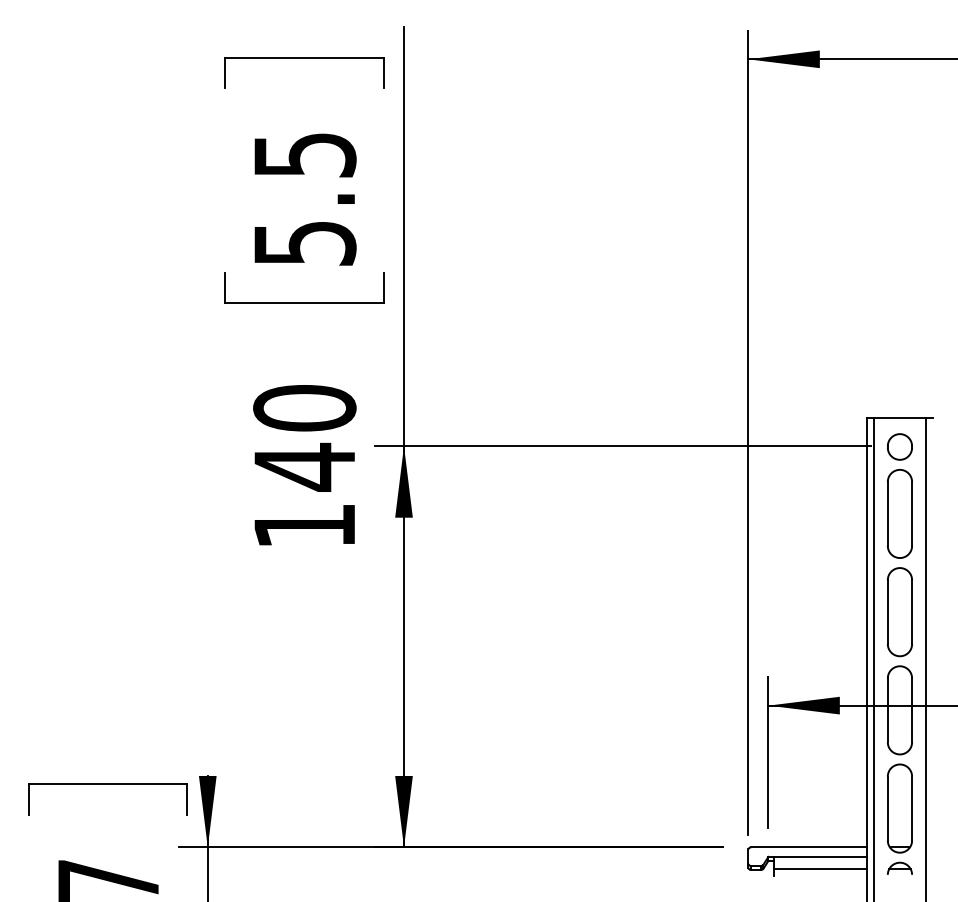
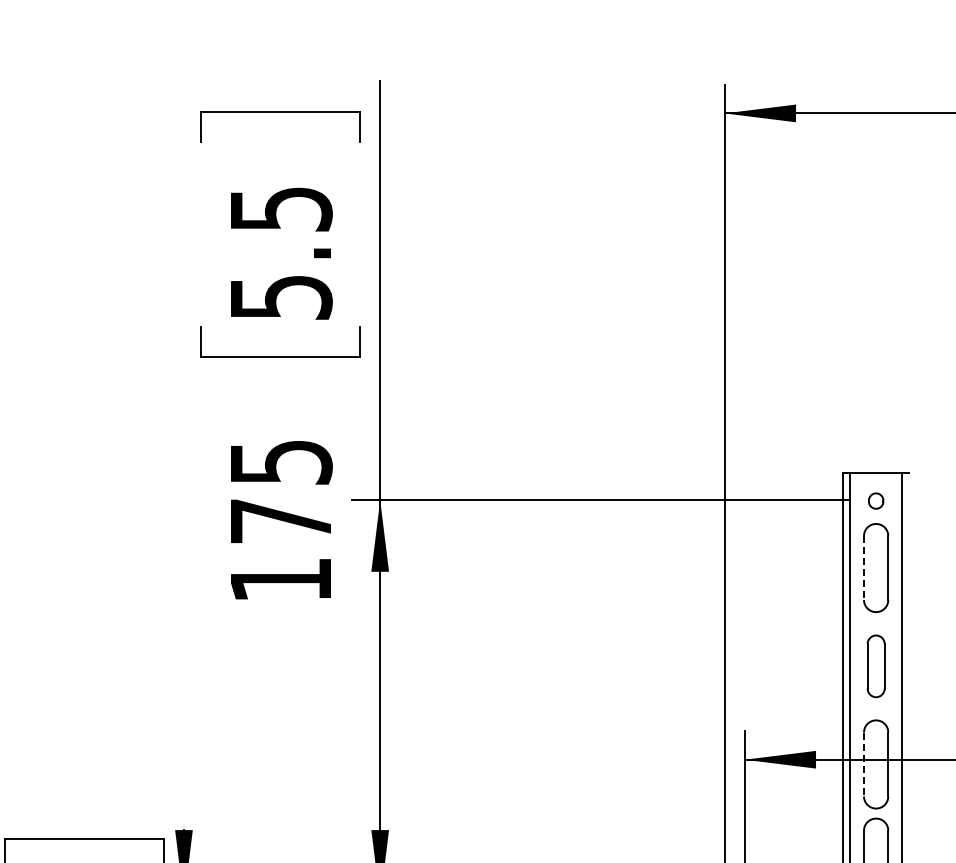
text: (304, 438) -> (280, 492), 140 -> 175
part: (899, 446) -> (875, 500), size x0.6
line: (887, 513) -> (863, 567), solid -> dashed
part: (899, 612) -> (875, 666), size x0.7
line: (887, 710) -> (863, 764), solid -> dashed

